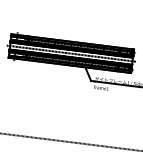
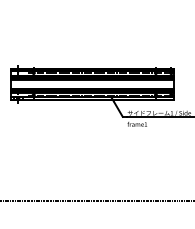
line: (71, 53) -> (92, 84), removed

